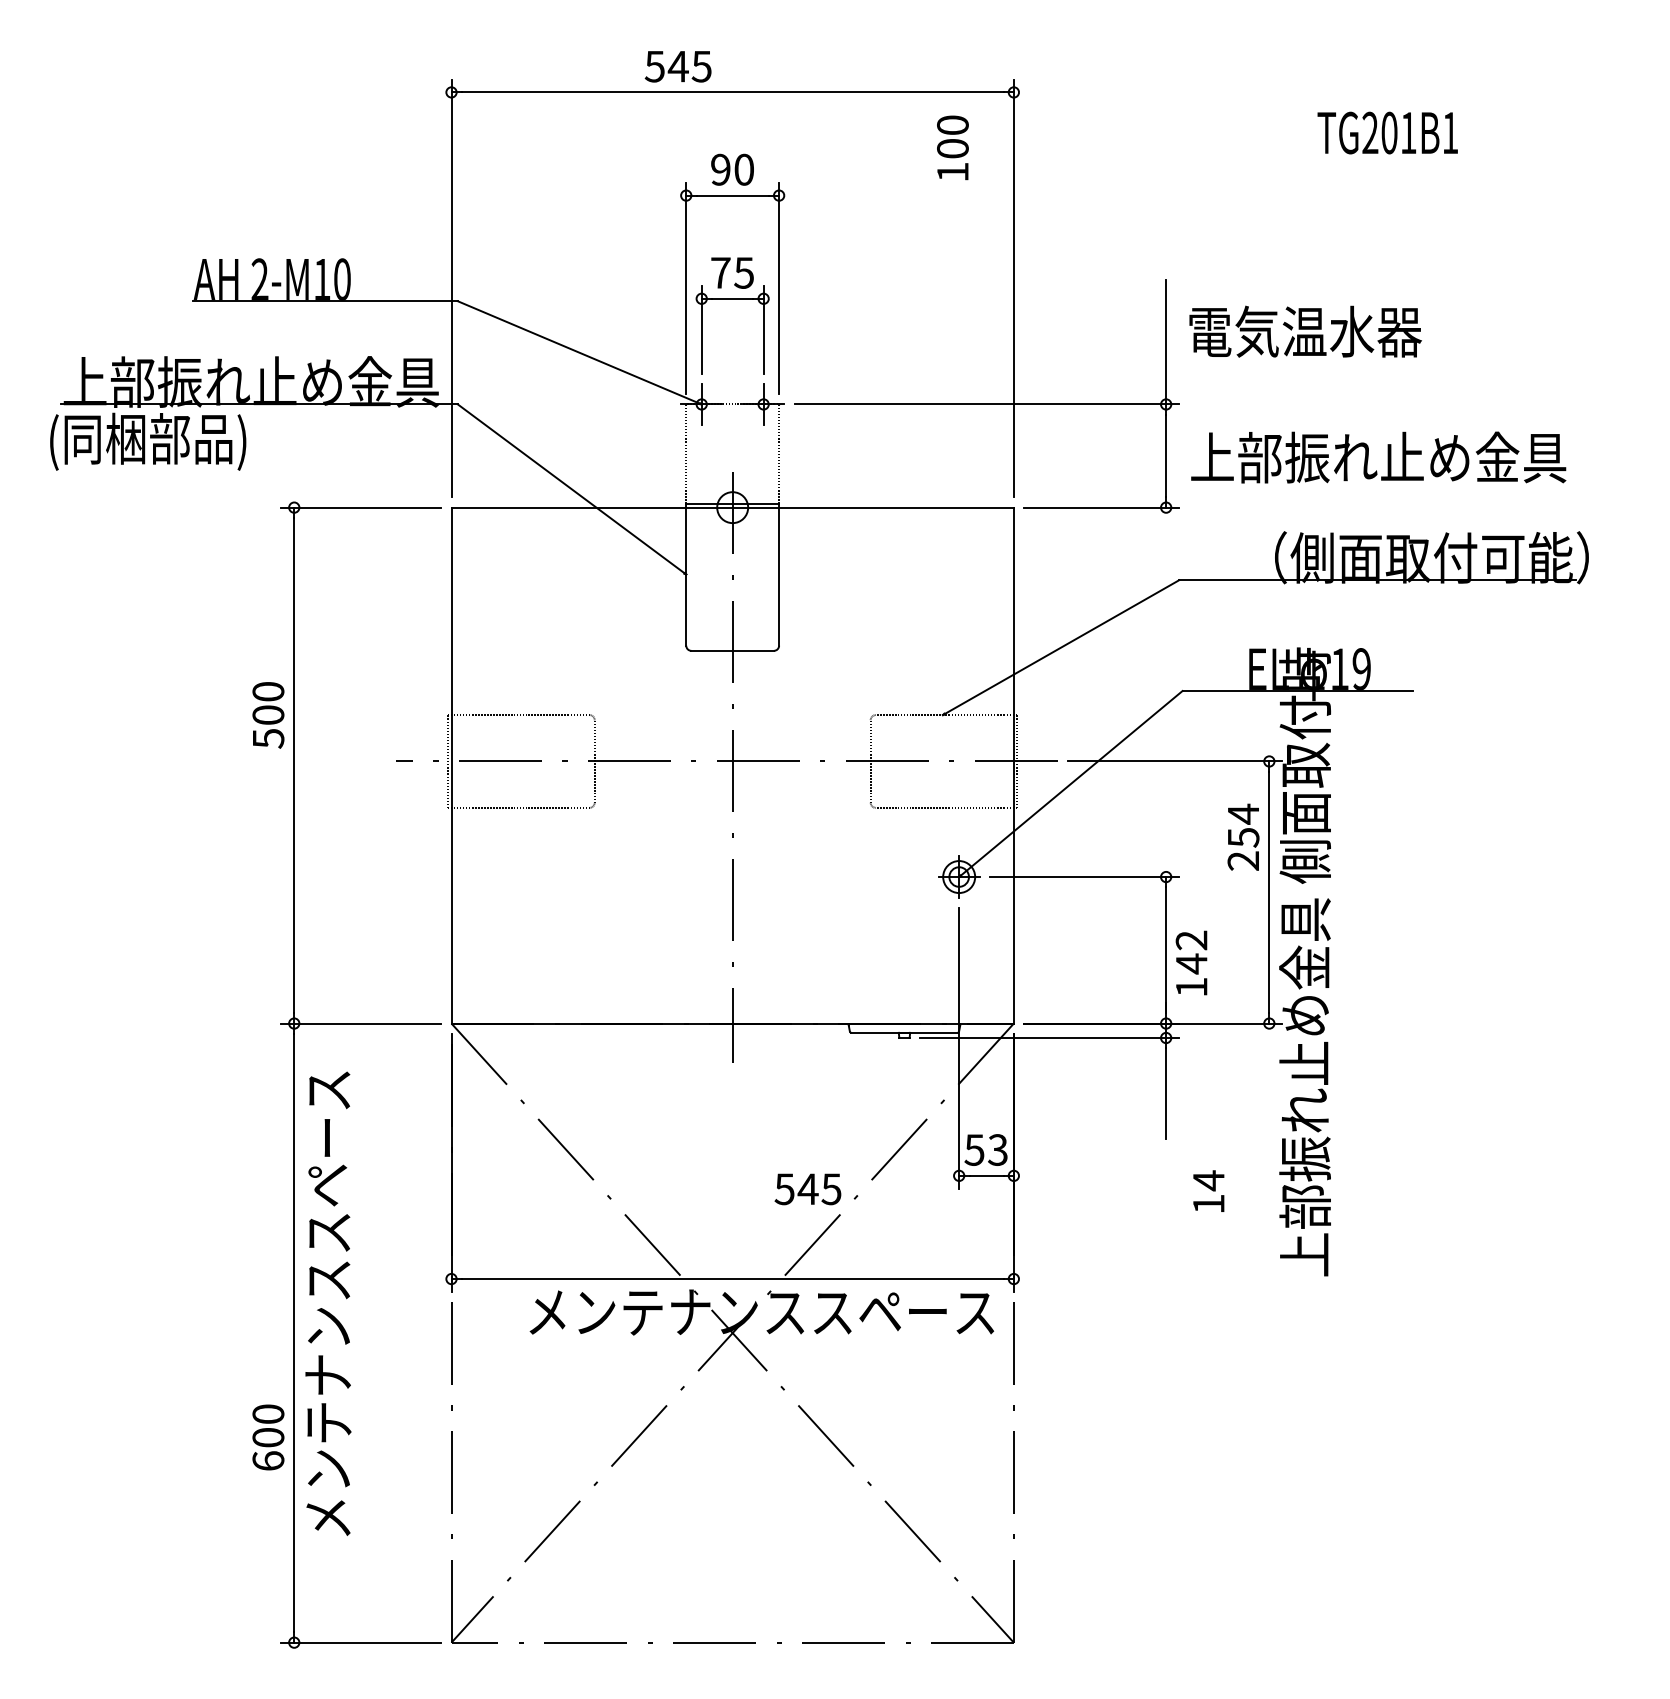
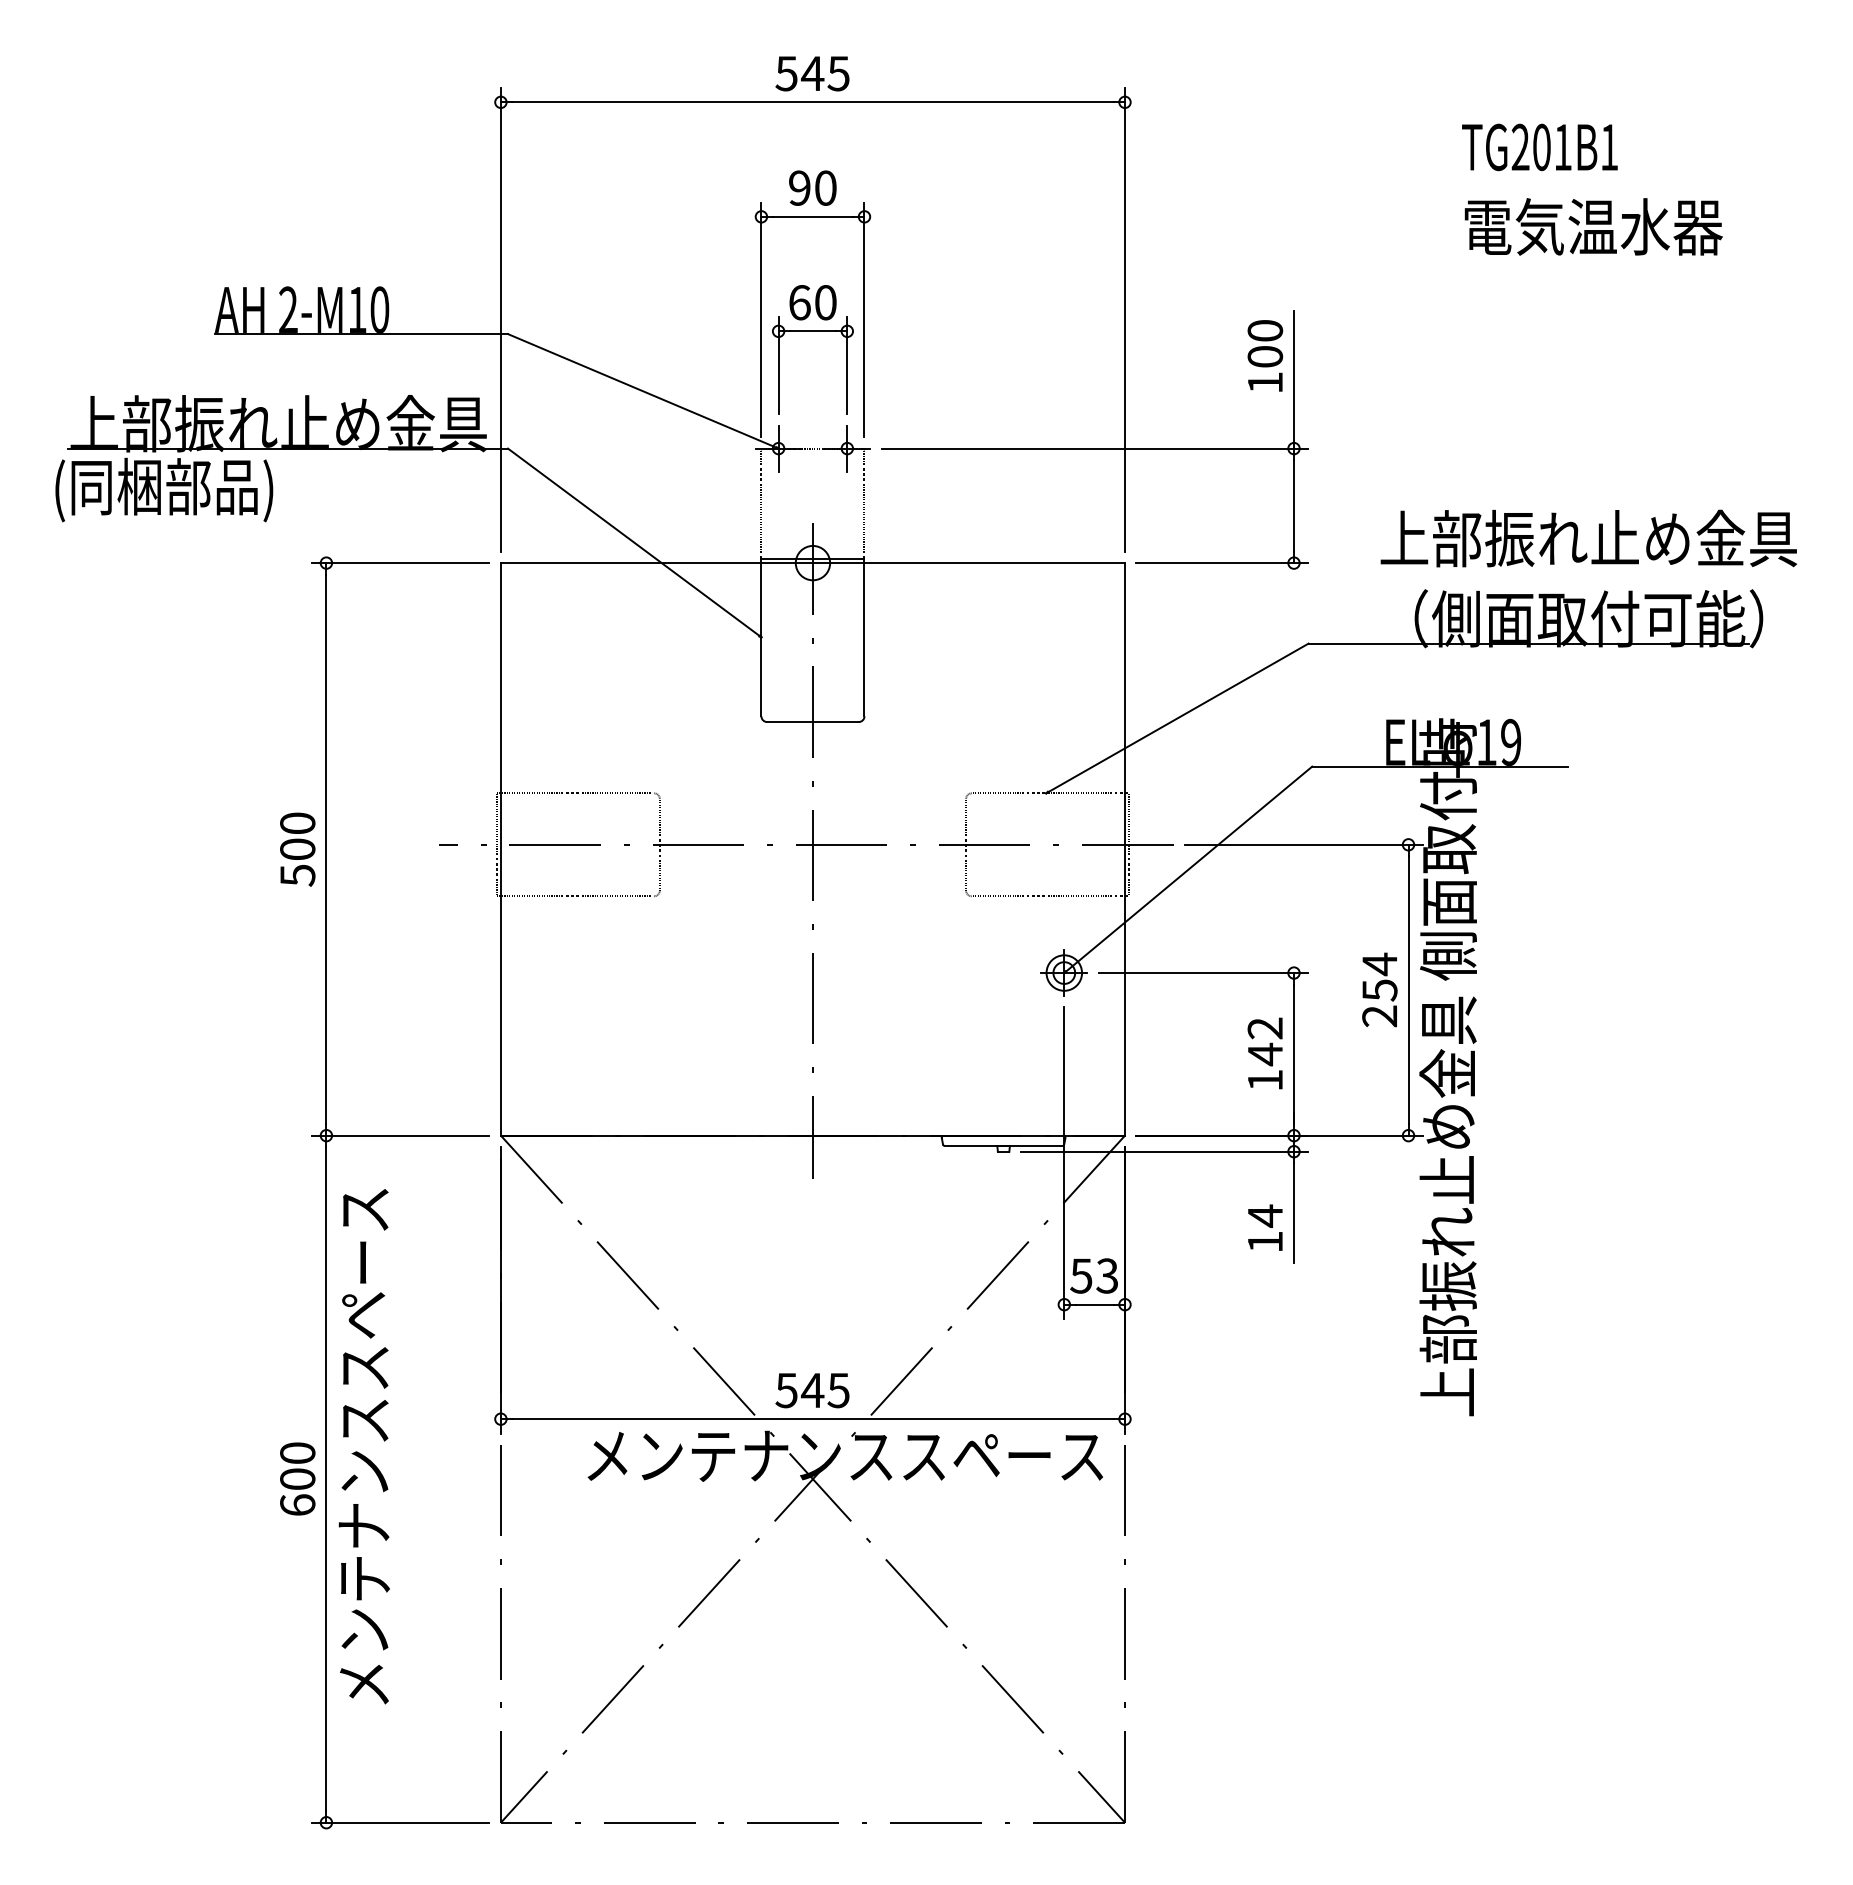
text: (678, 66) -> (812, 73), moved
text: (953, 147) -> (1265, 355), moved
text: (732, 272) -> (812, 302), 75 -> 60
text: (1305, 331) -> (1593, 226), moved
text: (1378, 457) -> (1588, 538), moved
text: (268, 715) -> (297, 849), moved
text: (1243, 836) -> (1379, 989), moved
text: (1190, 963) -> (1264, 1053), moved
text: (807, 1189) -> (812, 1390), moved
text: (1208, 1191) -> (1265, 1227), moved
text: (268, 1437) -> (297, 1478), moved

